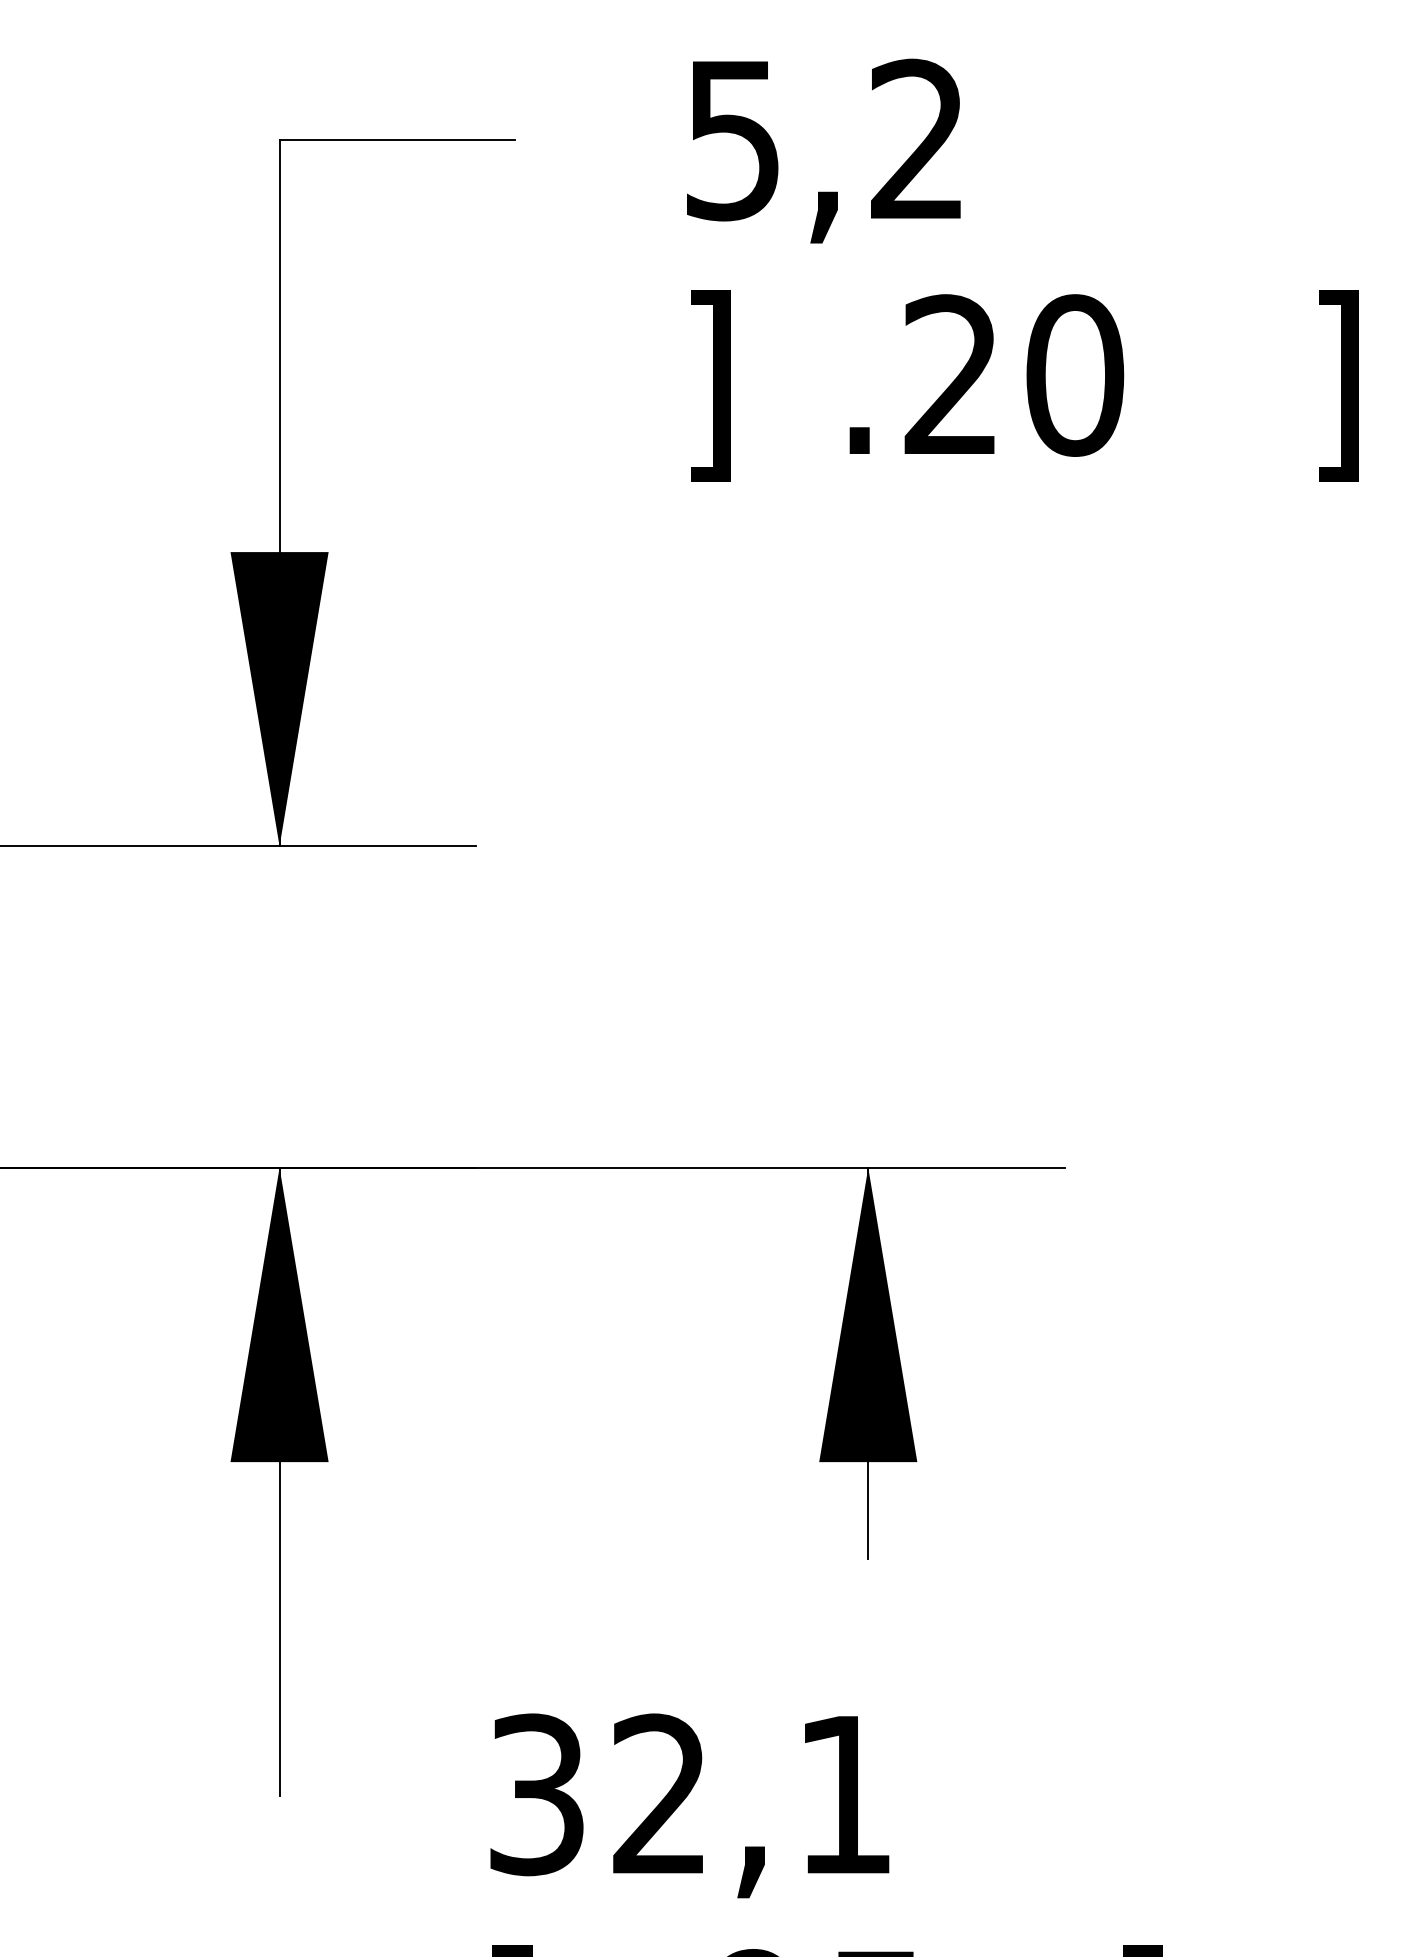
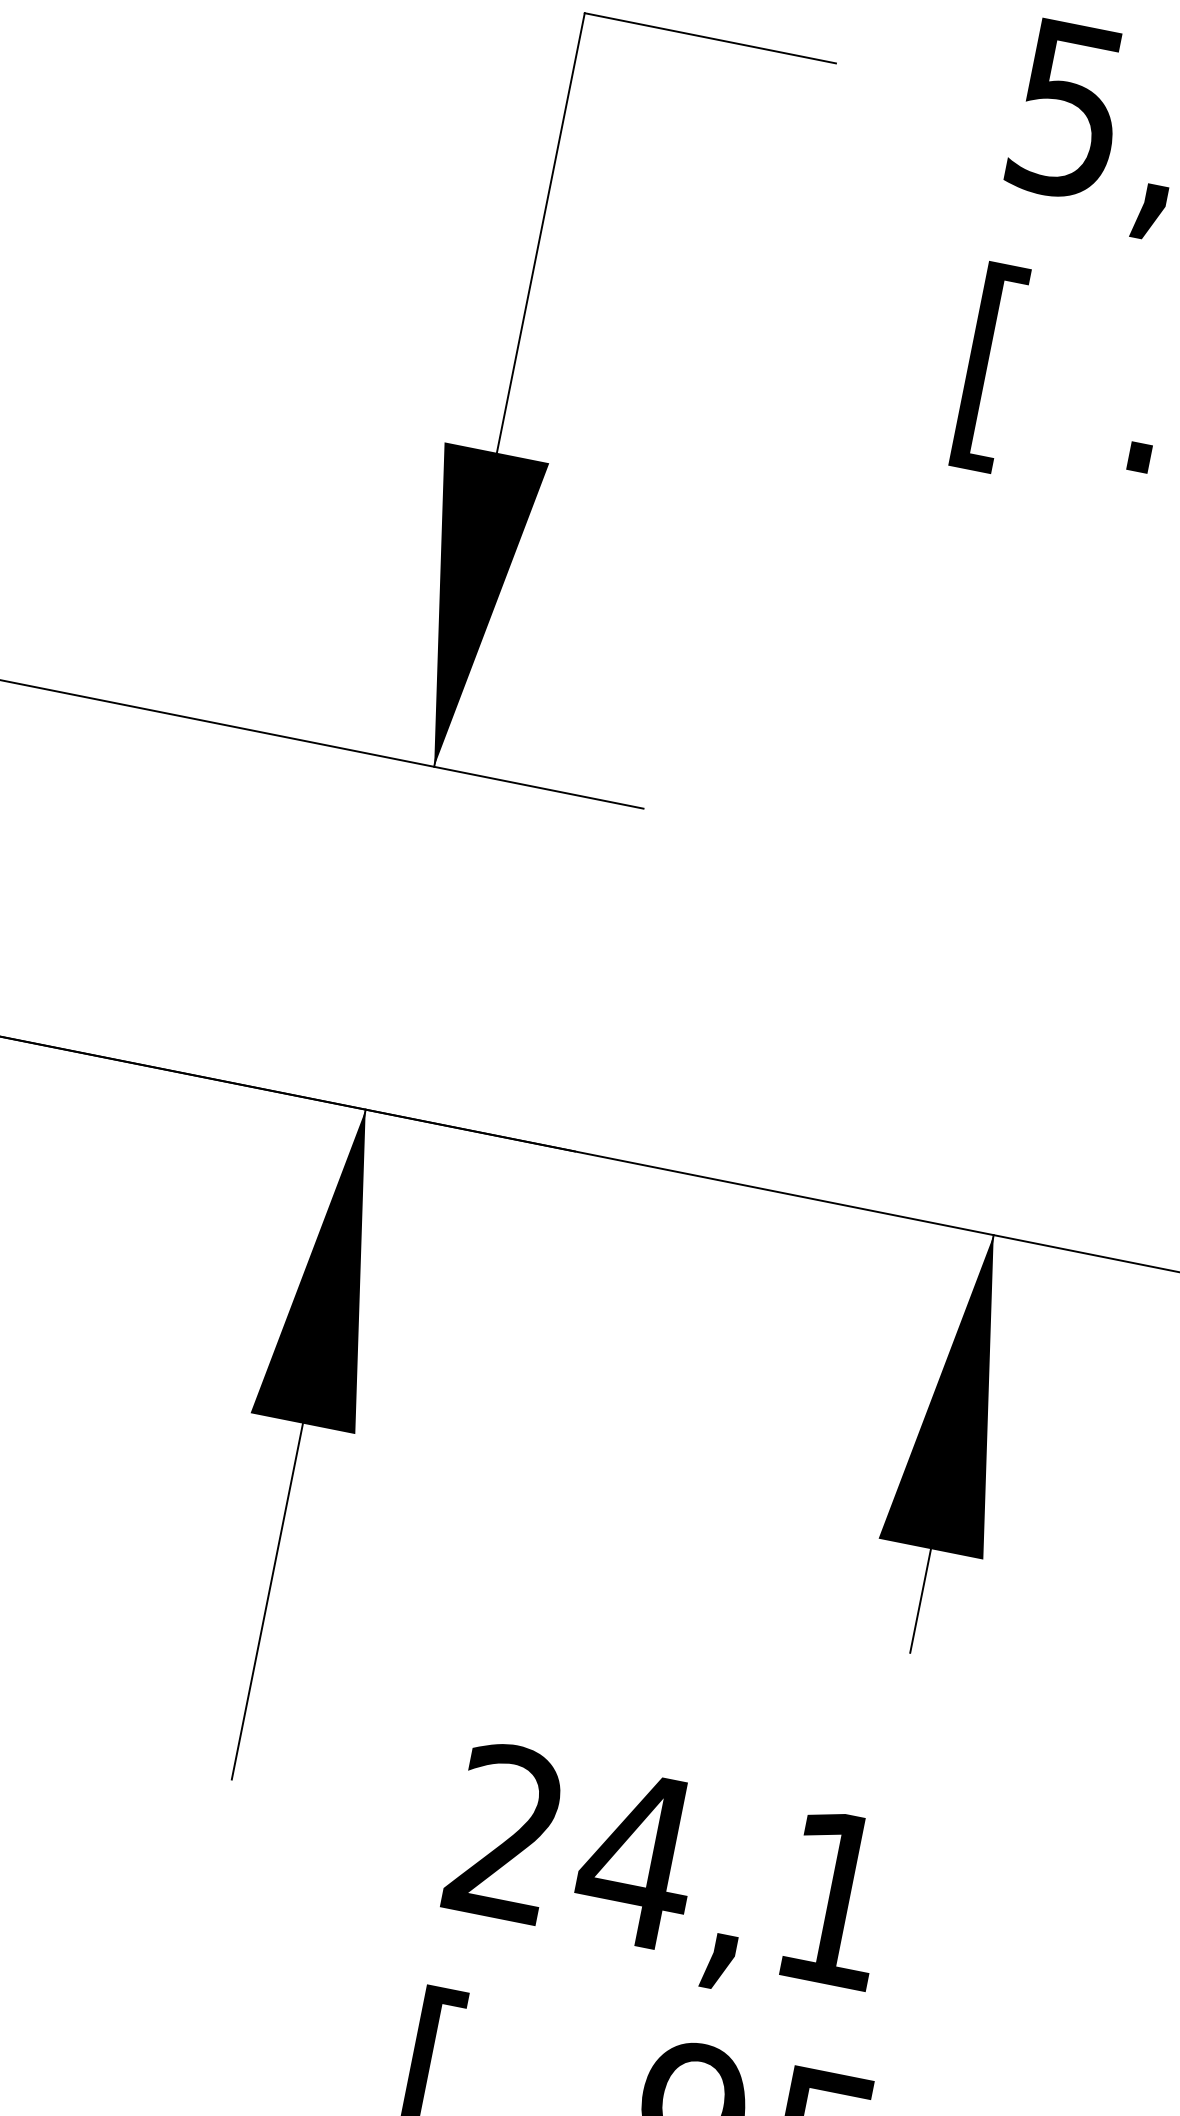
text: (709, 385) -> (991, 366), ] -> [
text: (600, 1794) -> (574, 1846), 32,1 -> 24,1

